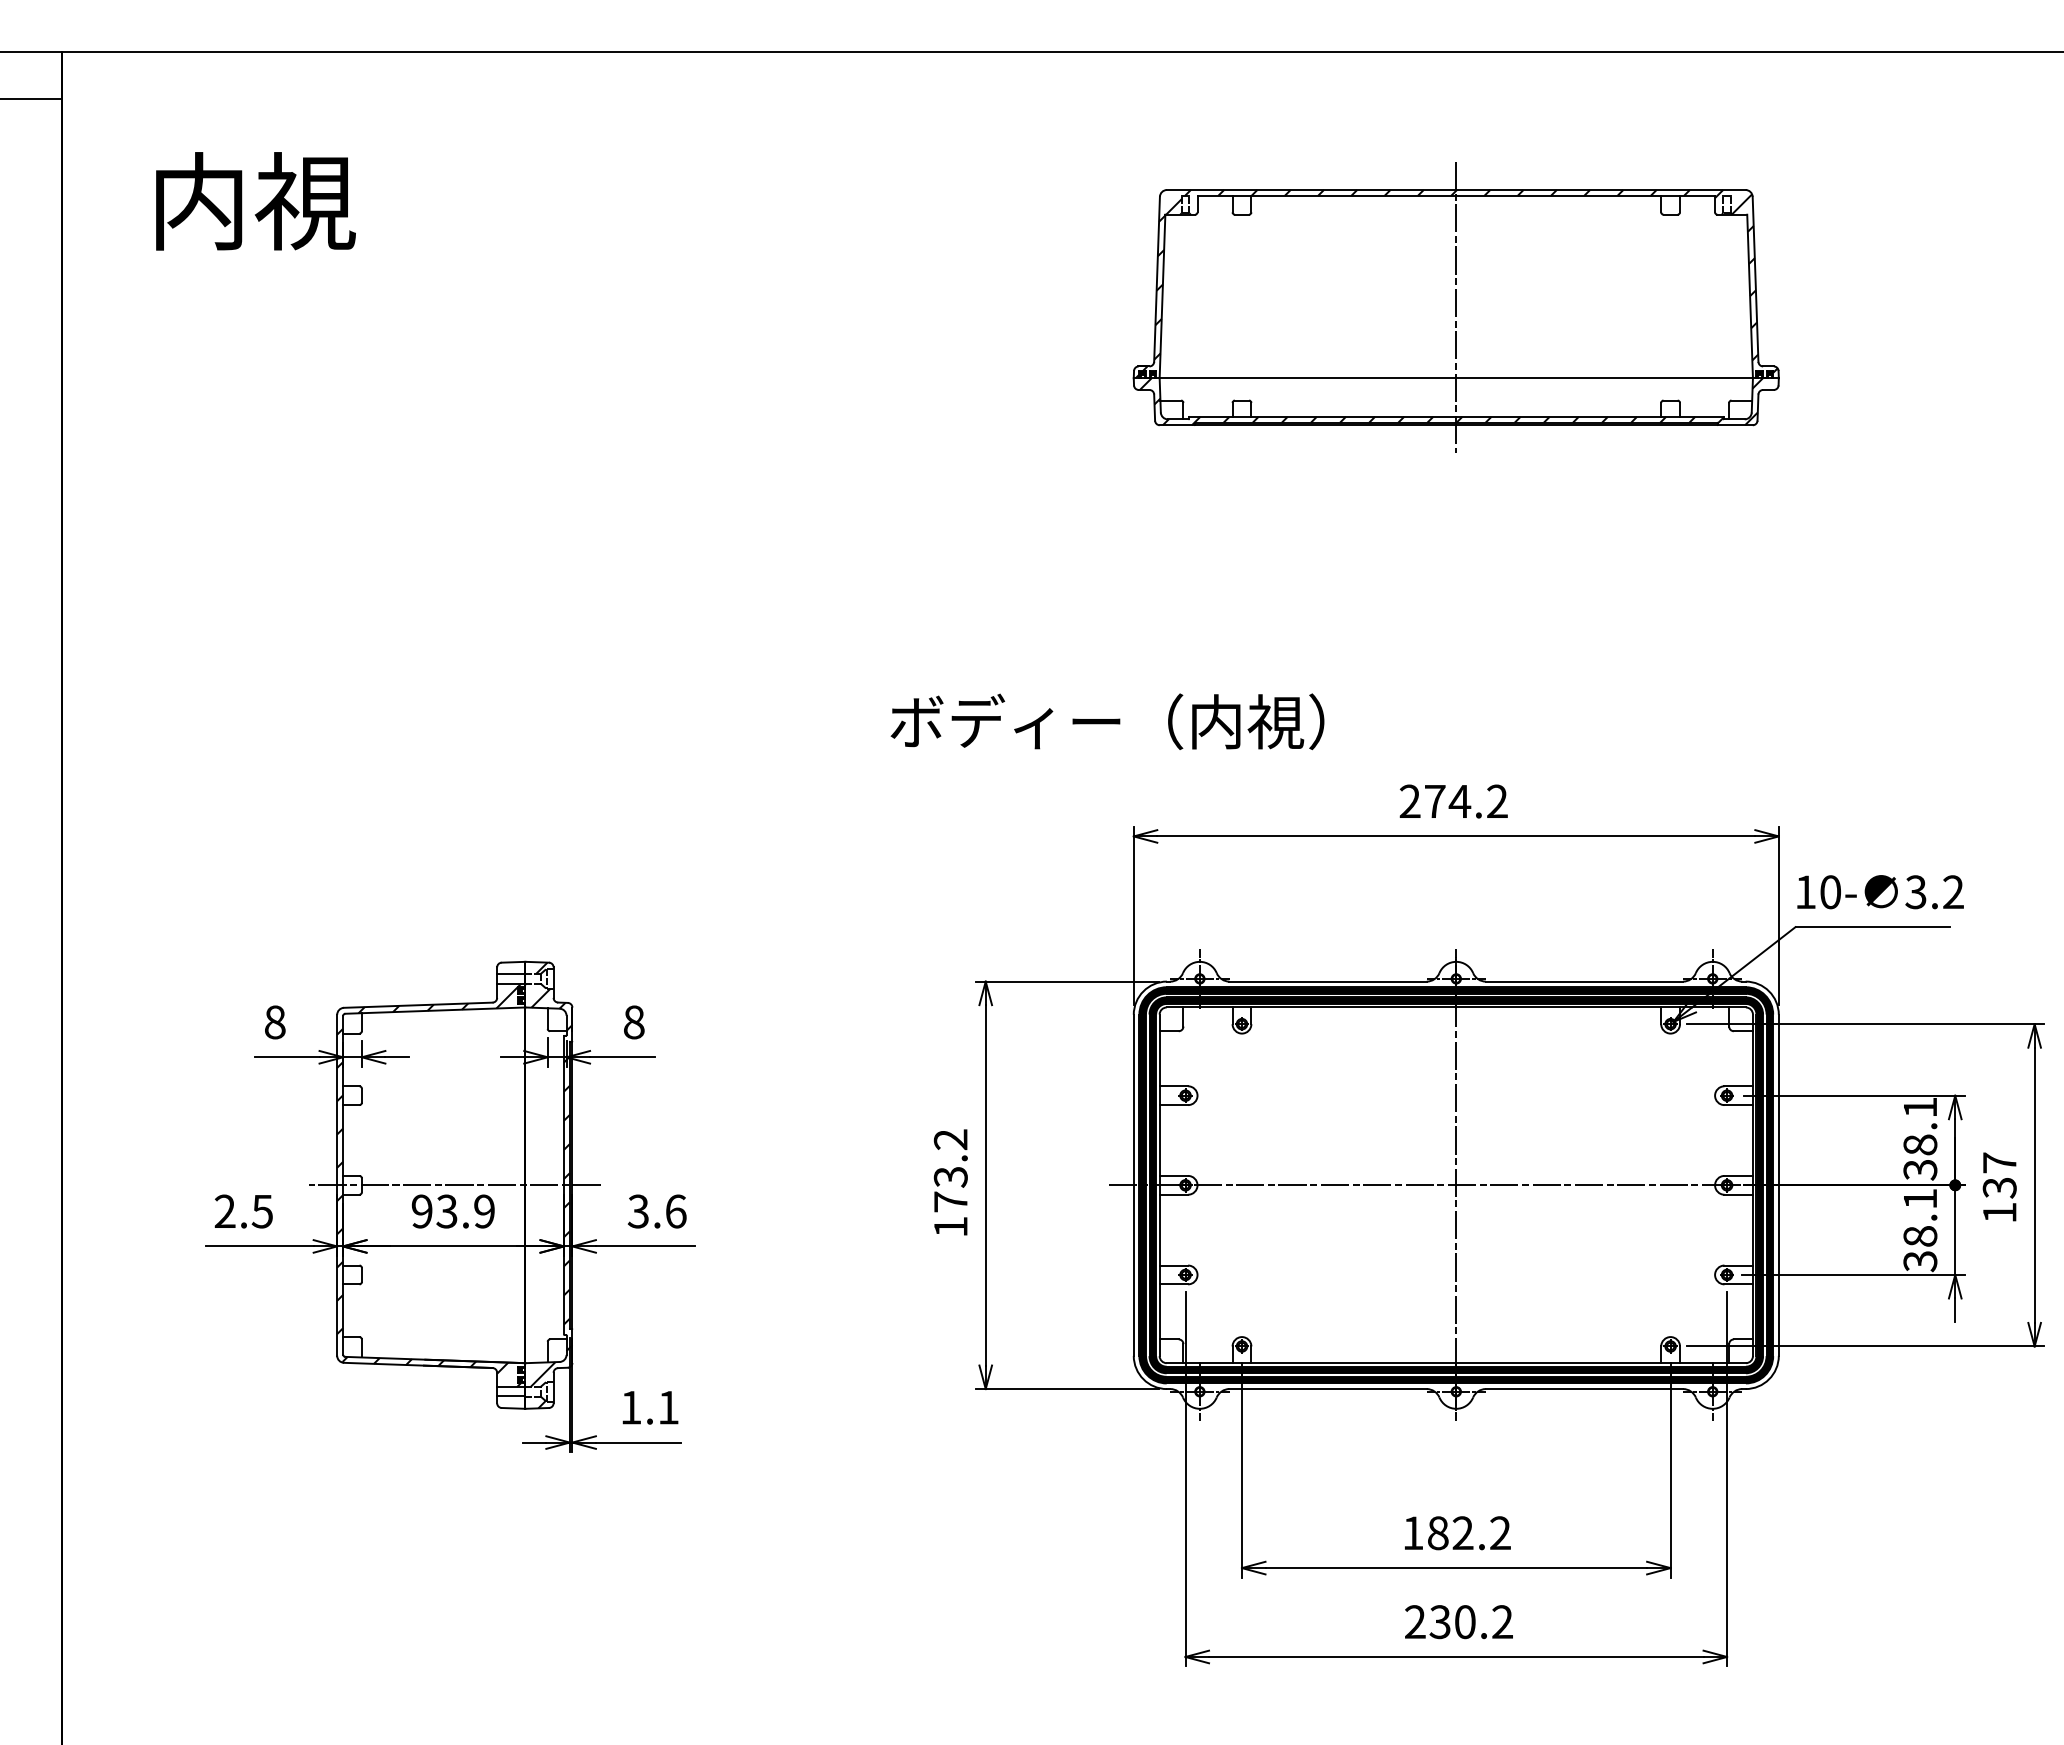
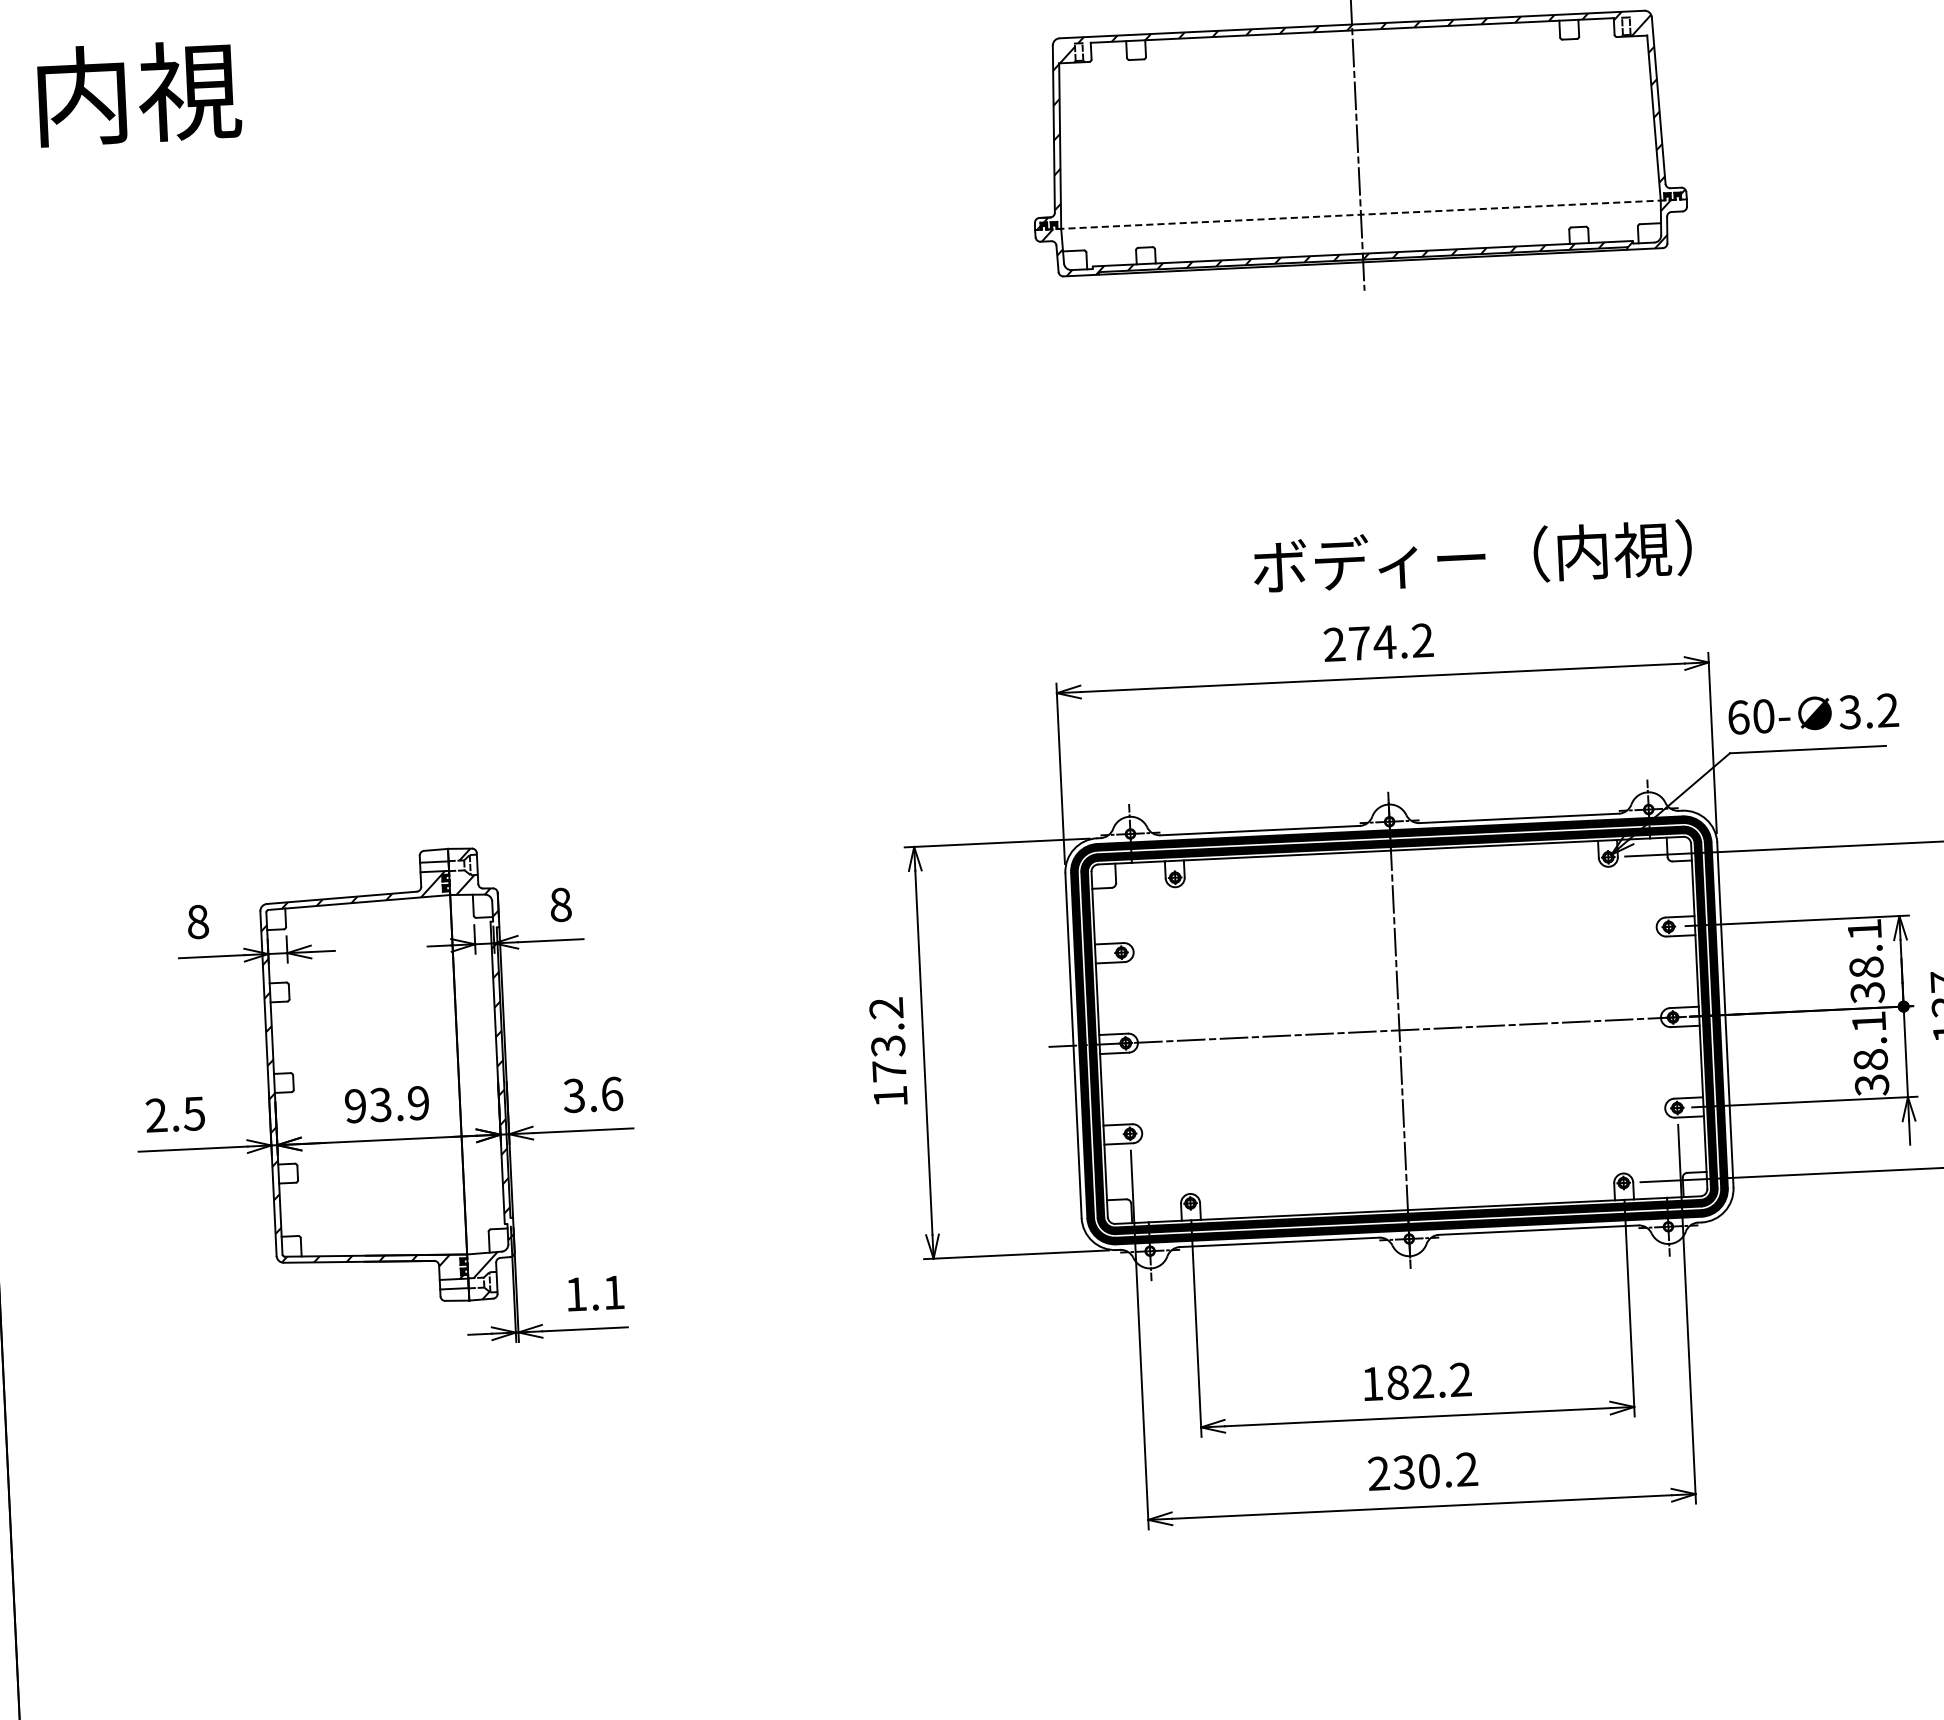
line: (1456, 378) -> (1361, 215), solid -> dashed
text: (1107, 721) -> (1472, 557), moved
text: (1806, 892) -> (1739, 717), 10- -> 60-
line: (454, 1185) -> (387, 1078), removed

